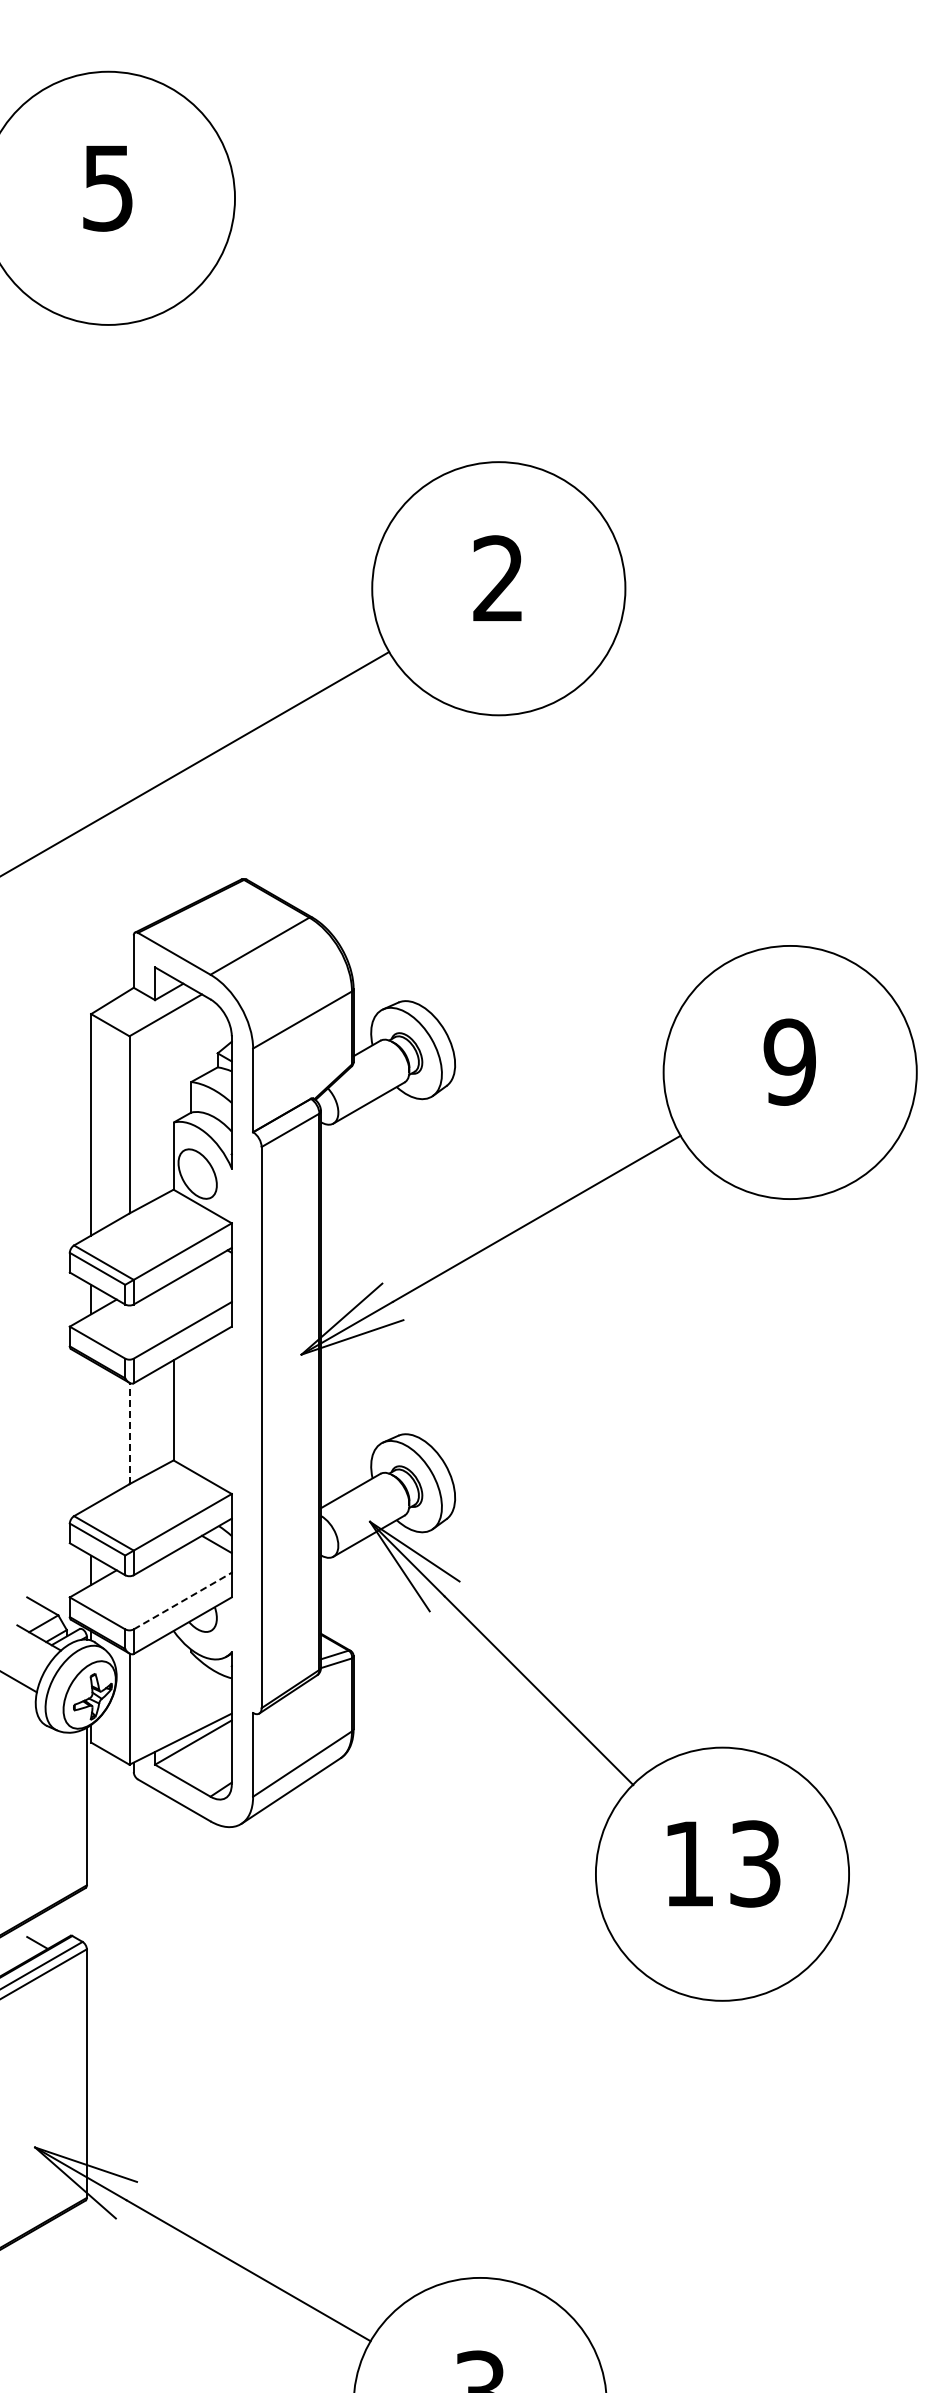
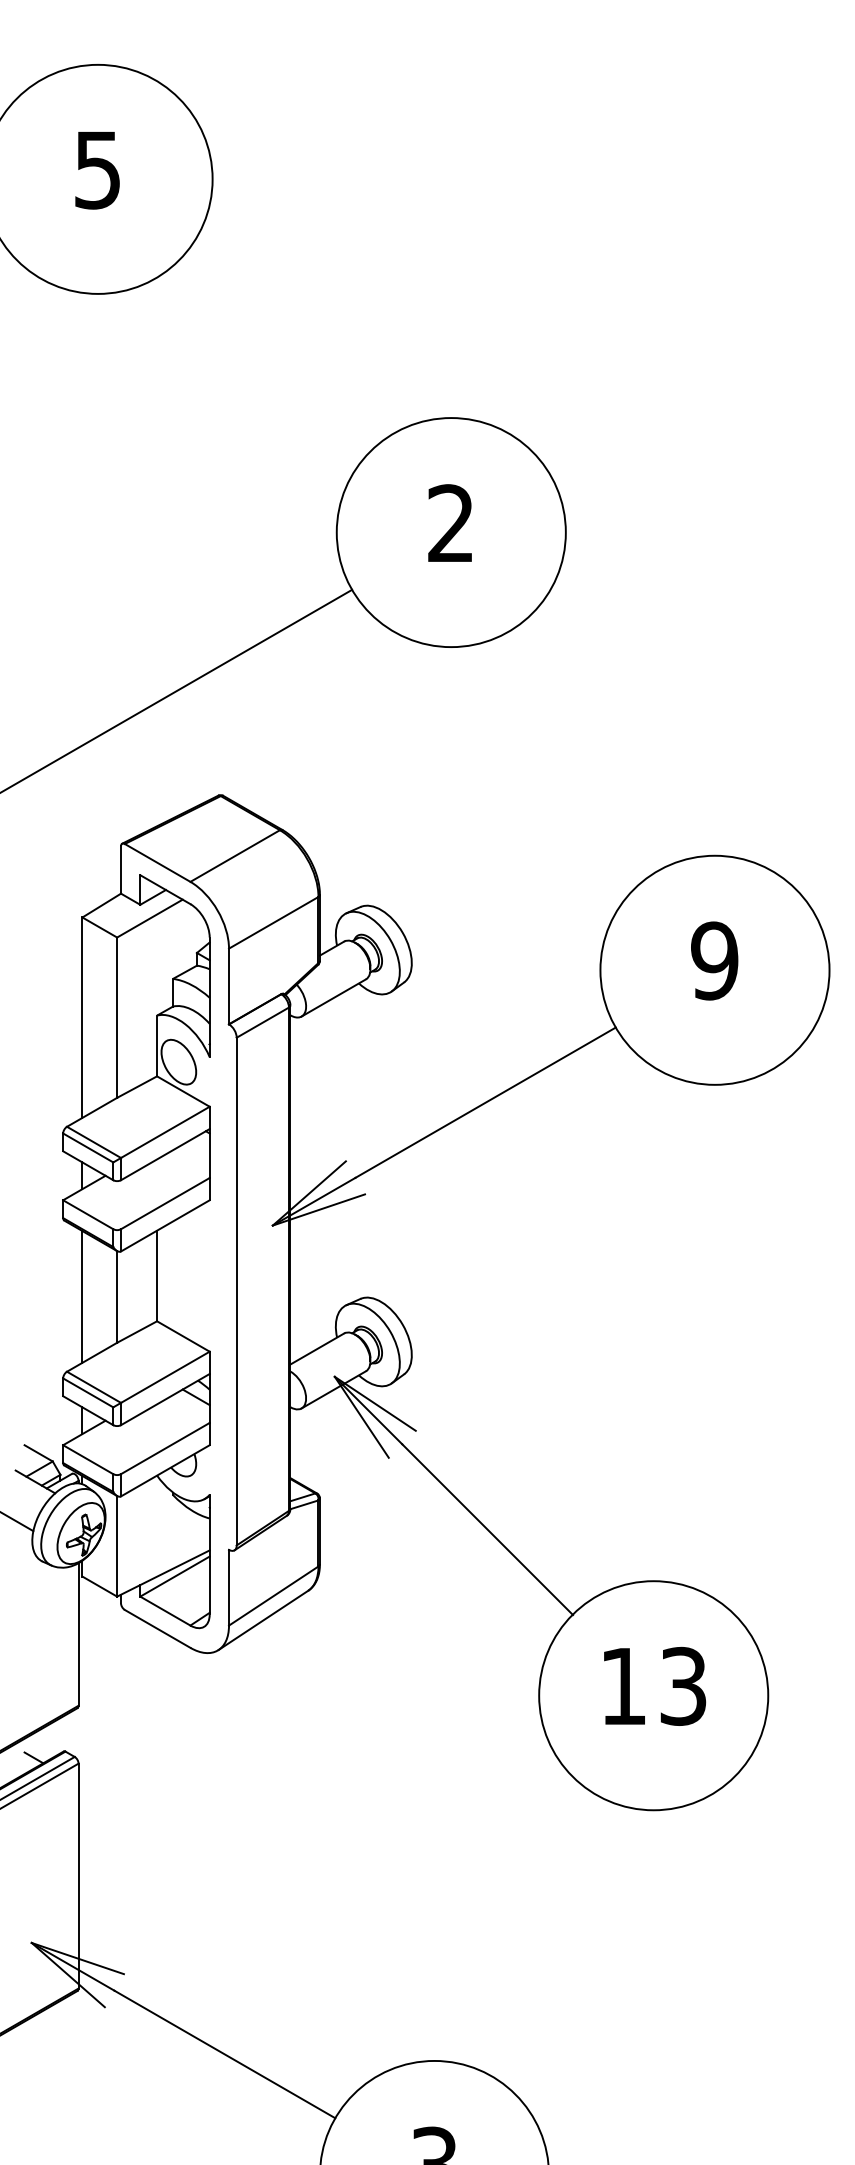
line: (91, 1433) -> (82, 1296), added
line: (129, 1433) -> (117, 1296), dashed -> solid
line: (182, 1601) -> (165, 1448), dashed -> solid

